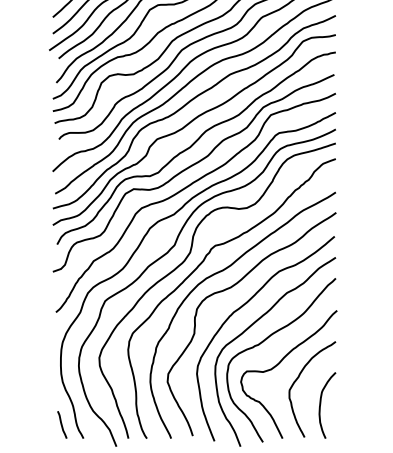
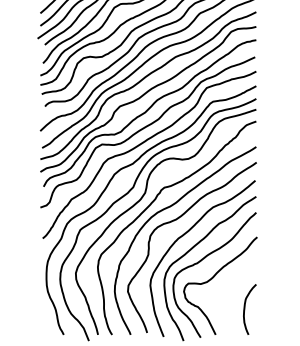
curve: (299, 377) -> (228, 288), removed
line: (62, 424) -> (47, 324), removed

